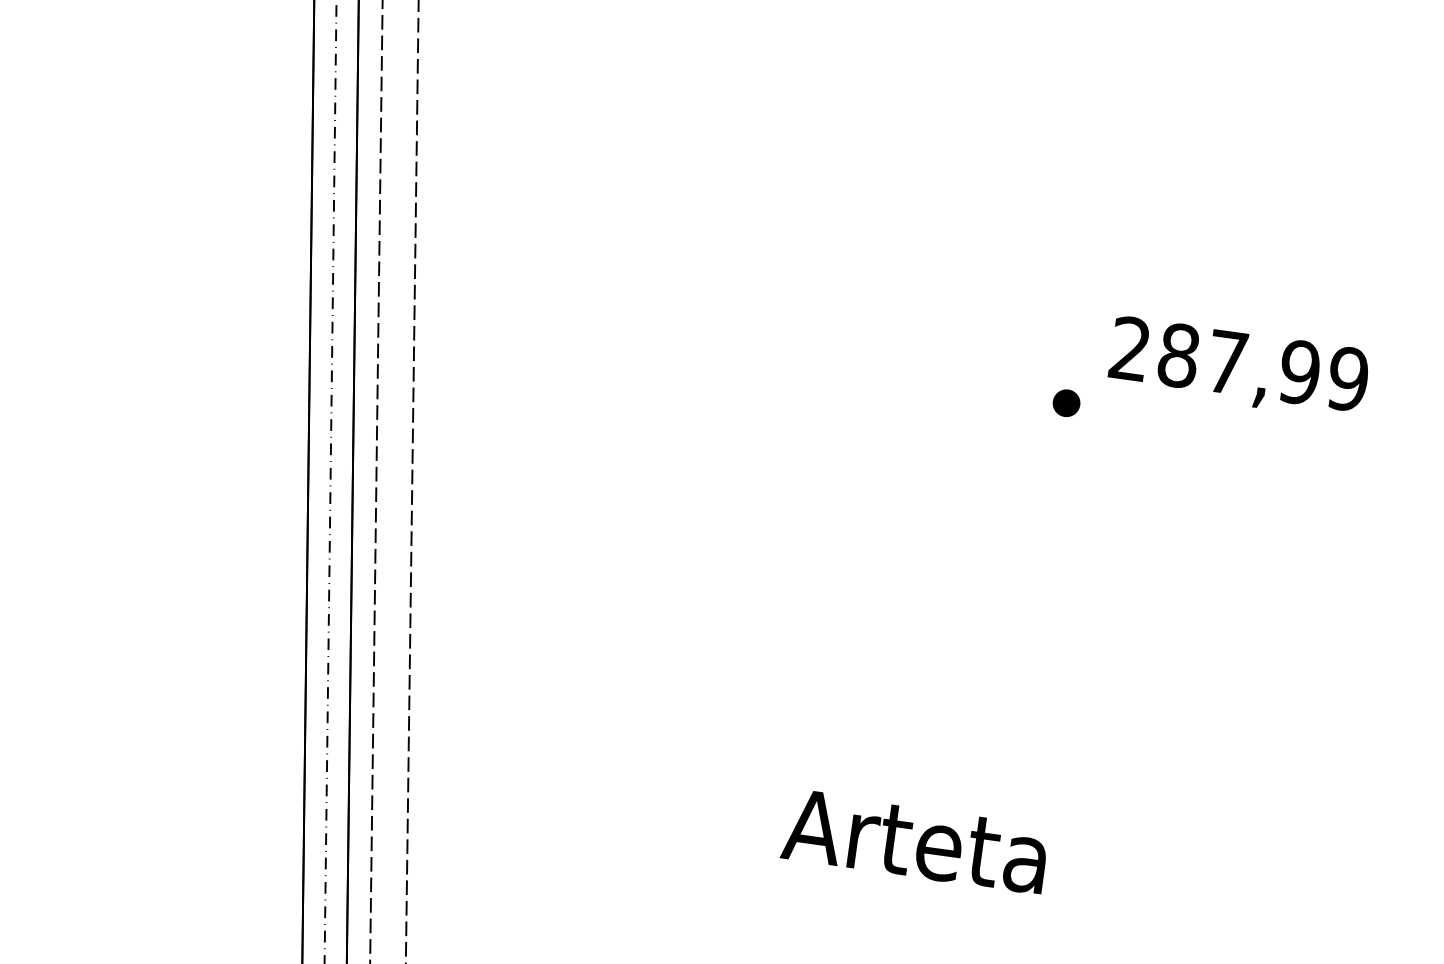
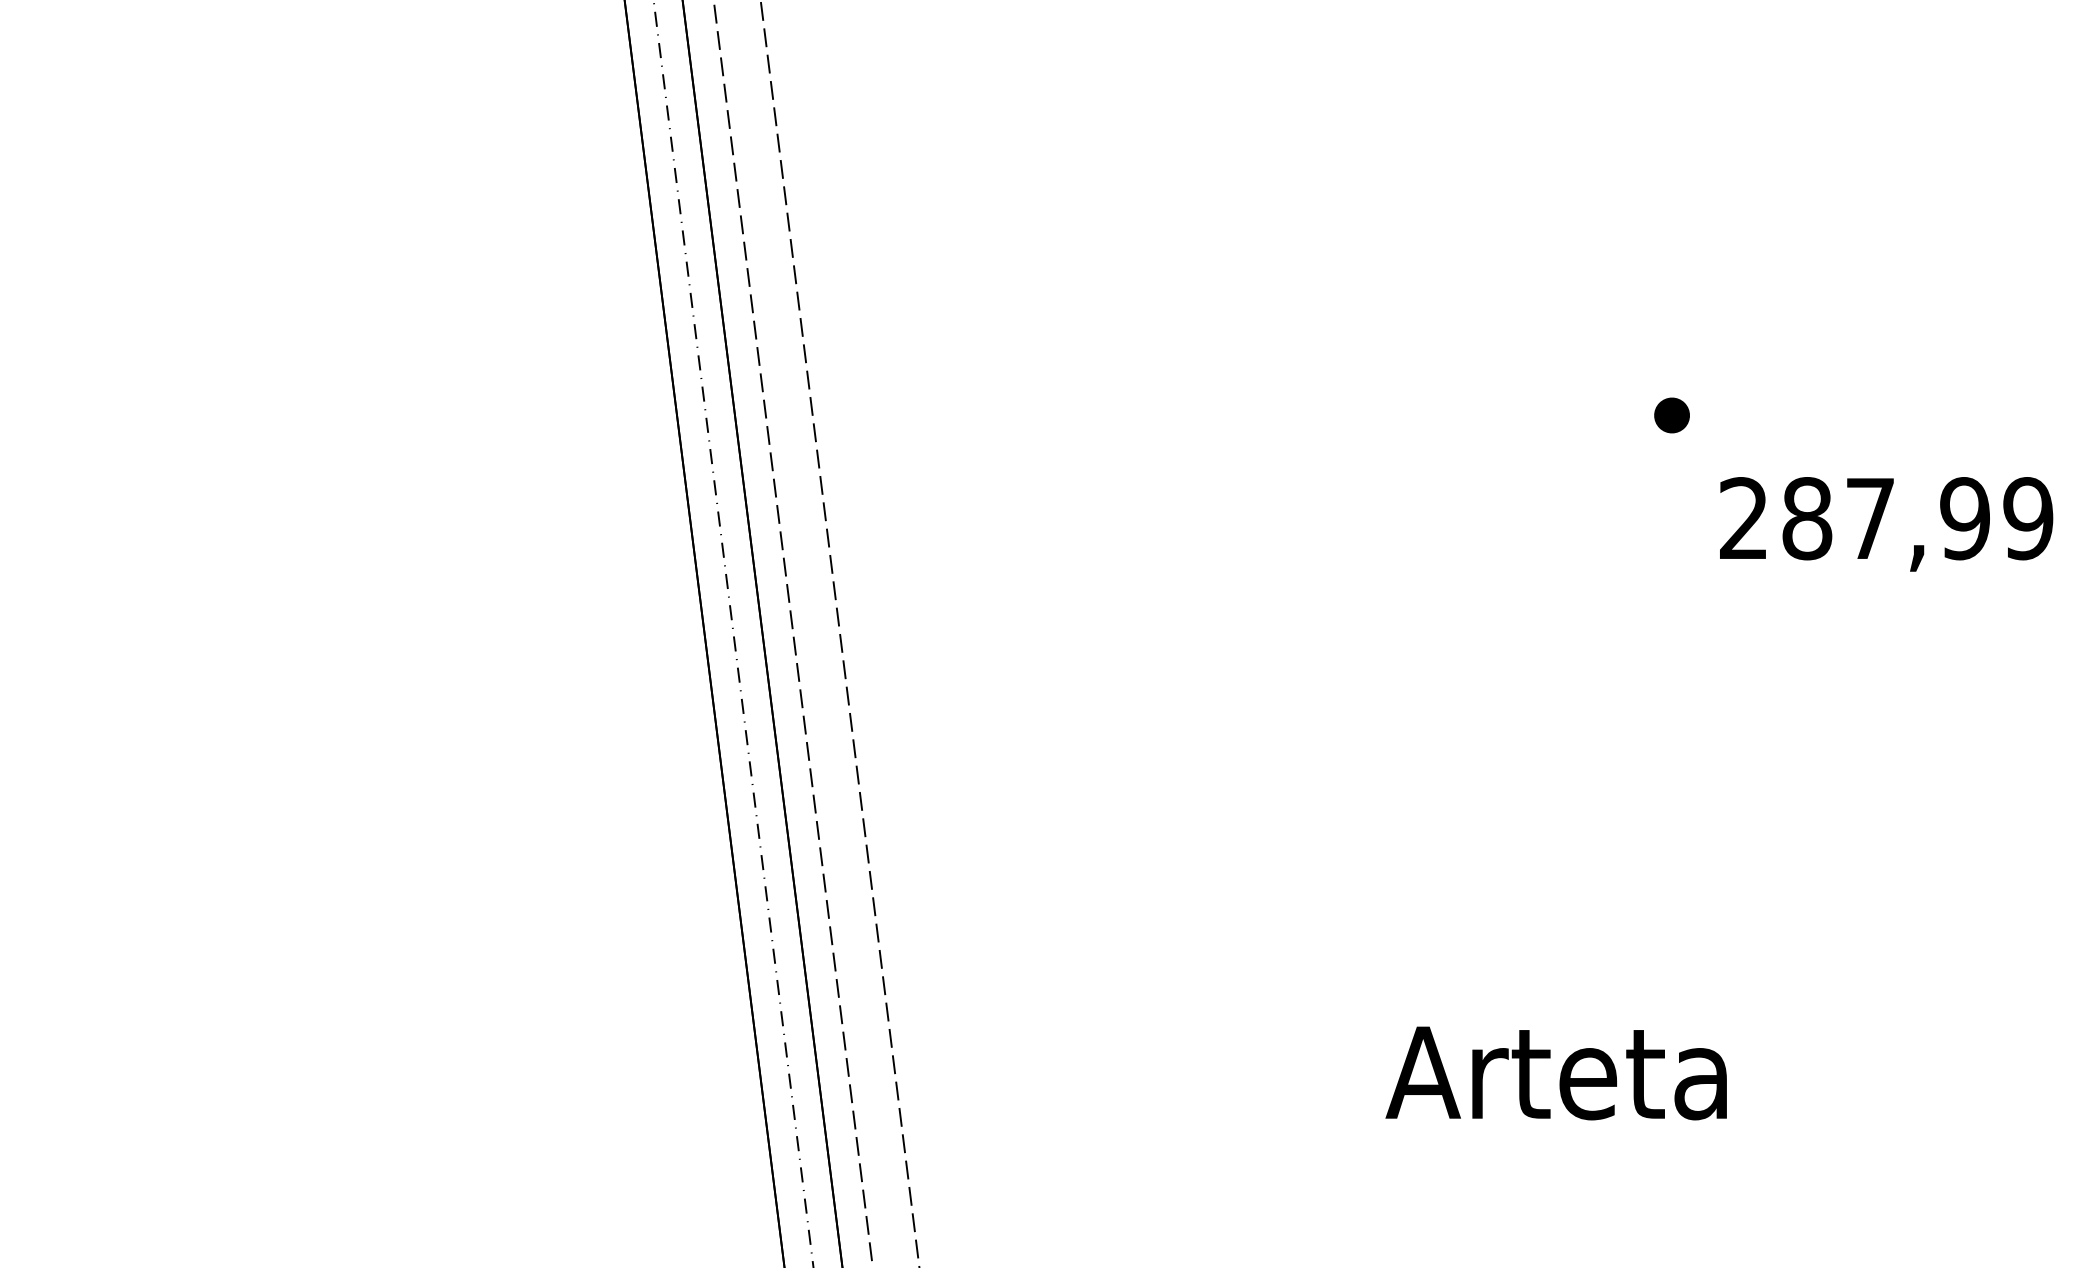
text: (1238, 368) -> (1886, 524), moved
part: (1066, 403) -> (1671, 415), moved

